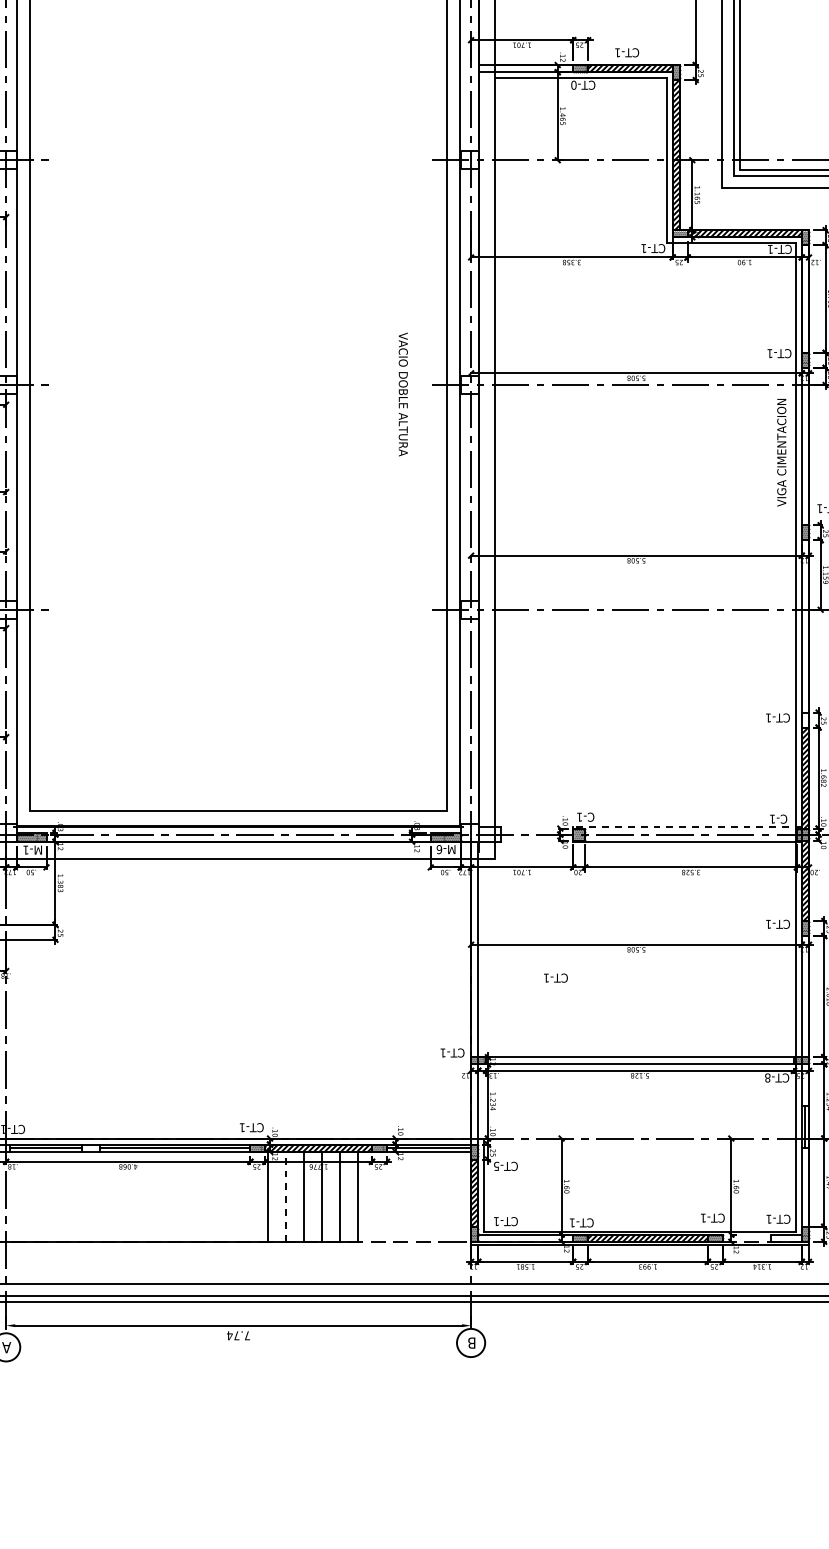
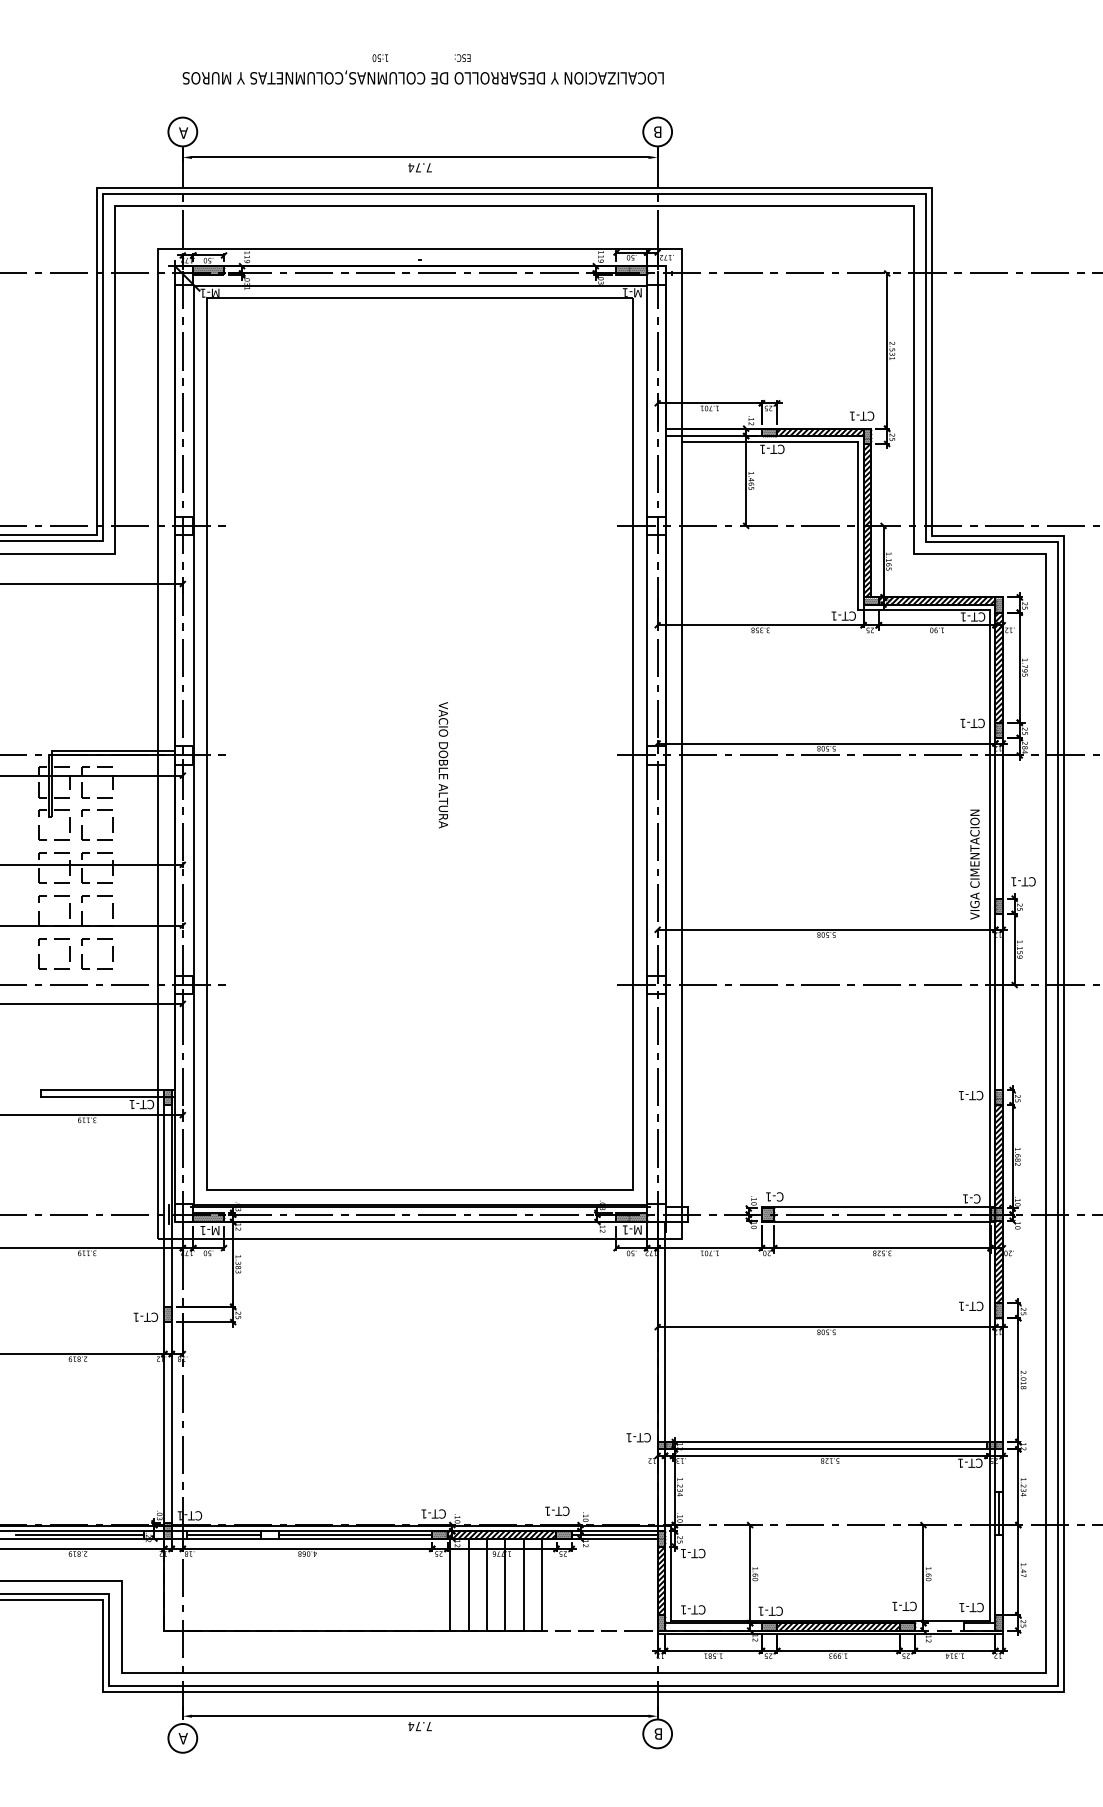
text: (627, 52) -> (862, 415), moved
text: (573, 85) -> (762, 449), CT-0 -> CT-1
hatch: (804, 298) -> (998, 667), added
text: (403, 394) -> (443, 765), moved
text: (781, 452) -> (974, 864), moved
hatch: (804, 720) -> (998, 1098), added
line: (687, 827) -> (878, 1207), dashed -> solid
text: (439, 849) -> (625, 1229), M-6 -> M-1
text: (556, 977) -> (557, 1510), moved
text: (767, 1077) -> (960, 1462), CT-8 -> CT-1
text: (496, 1166) -> (683, 1553), CT-5 -> CT-1
line: (285, 1196) -> (468, 1584), dashed -> solid

